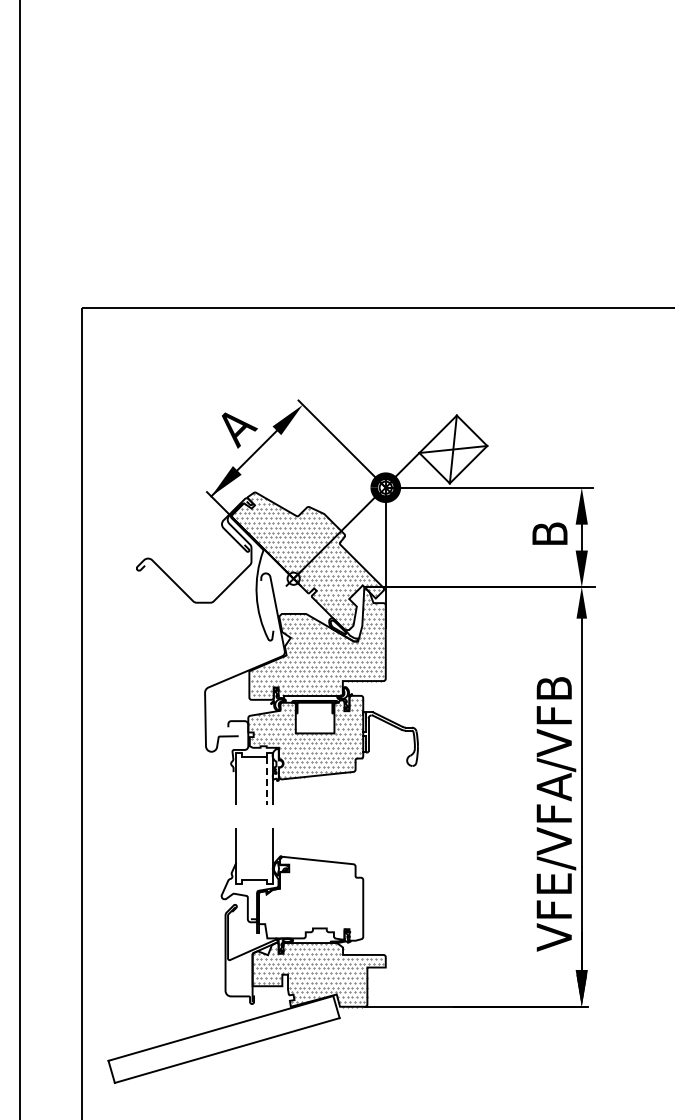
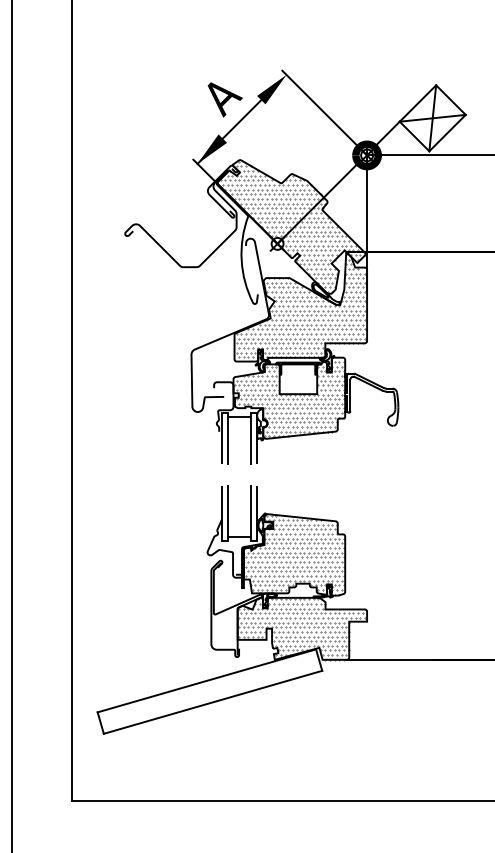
line: (242, 780) -> (227, 439), added
line: (266, 781) -> (251, 440), dashed -> solid
line: (242, 853) -> (227, 510), added
line: (266, 853) -> (251, 510), added
hatch: (311, 898) -> (294, 554), added

